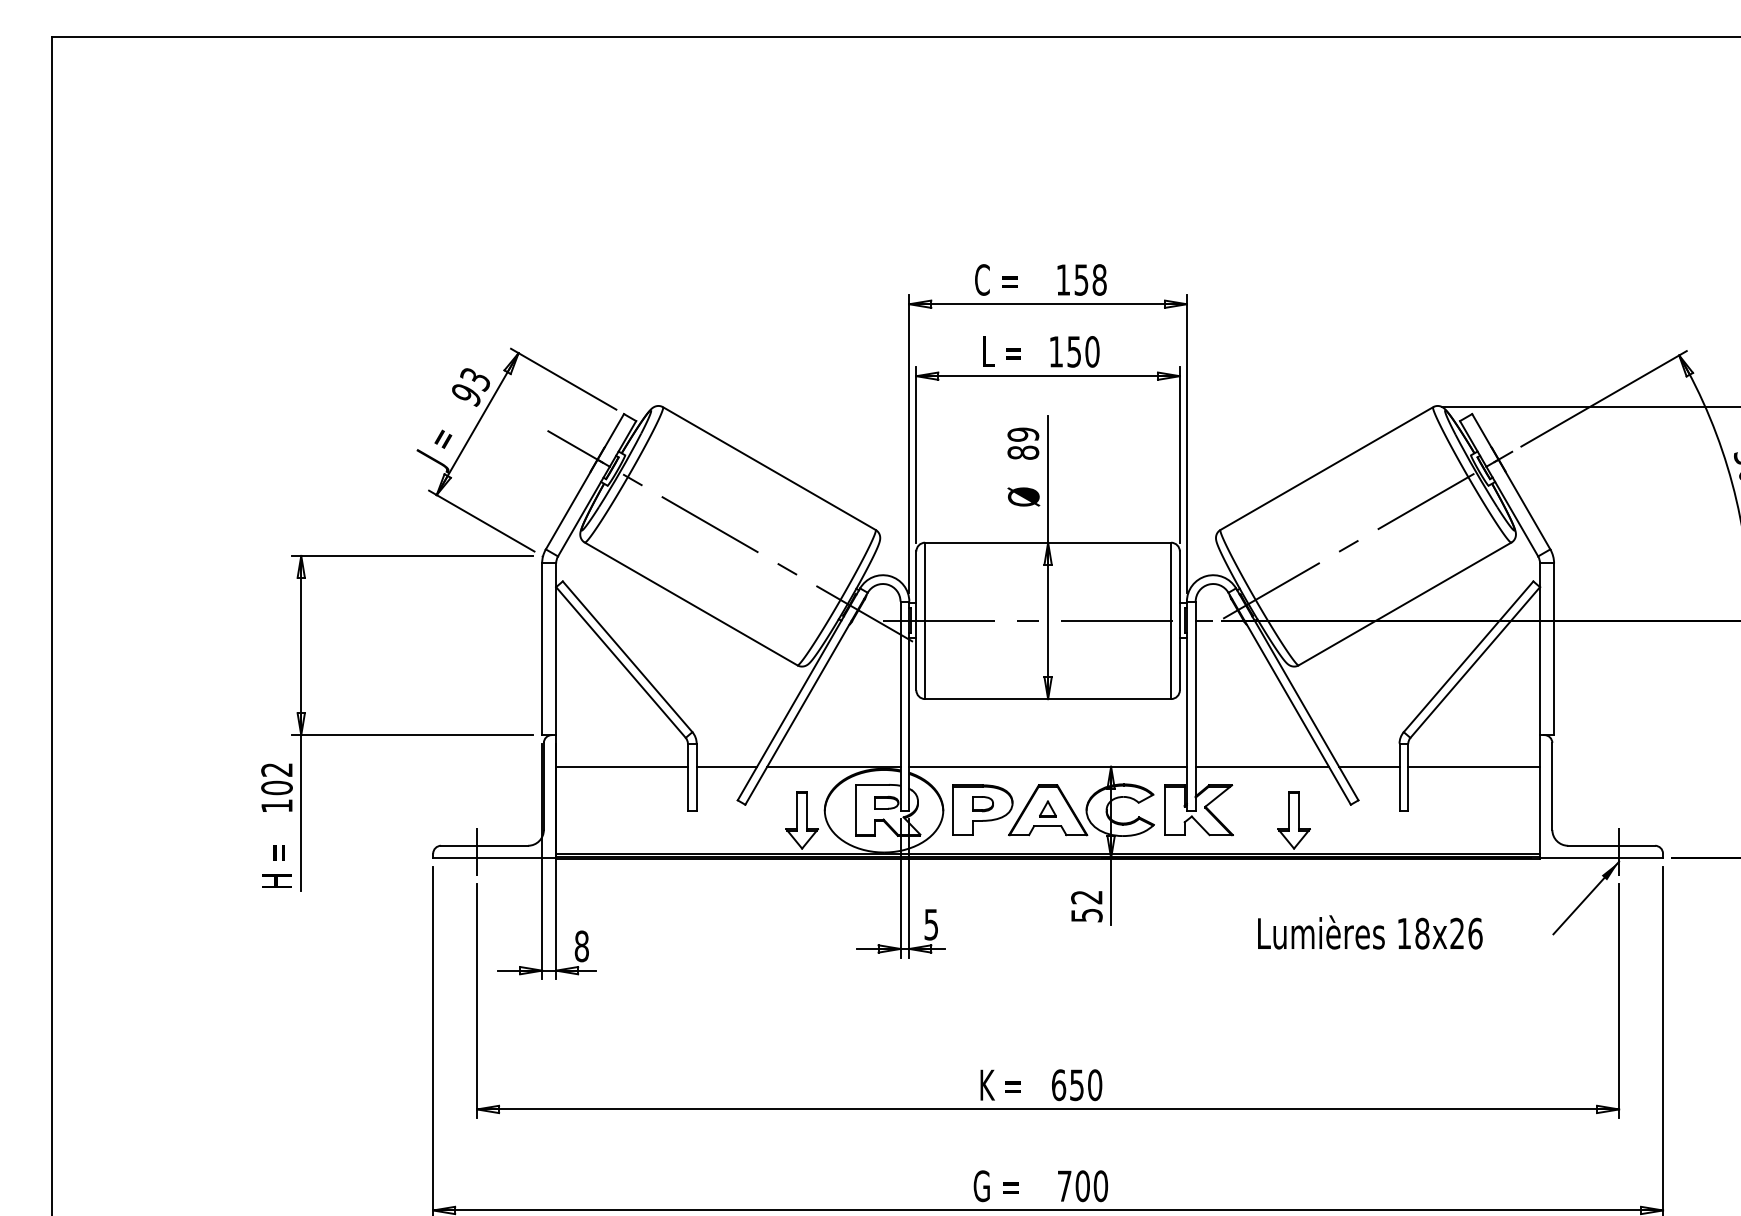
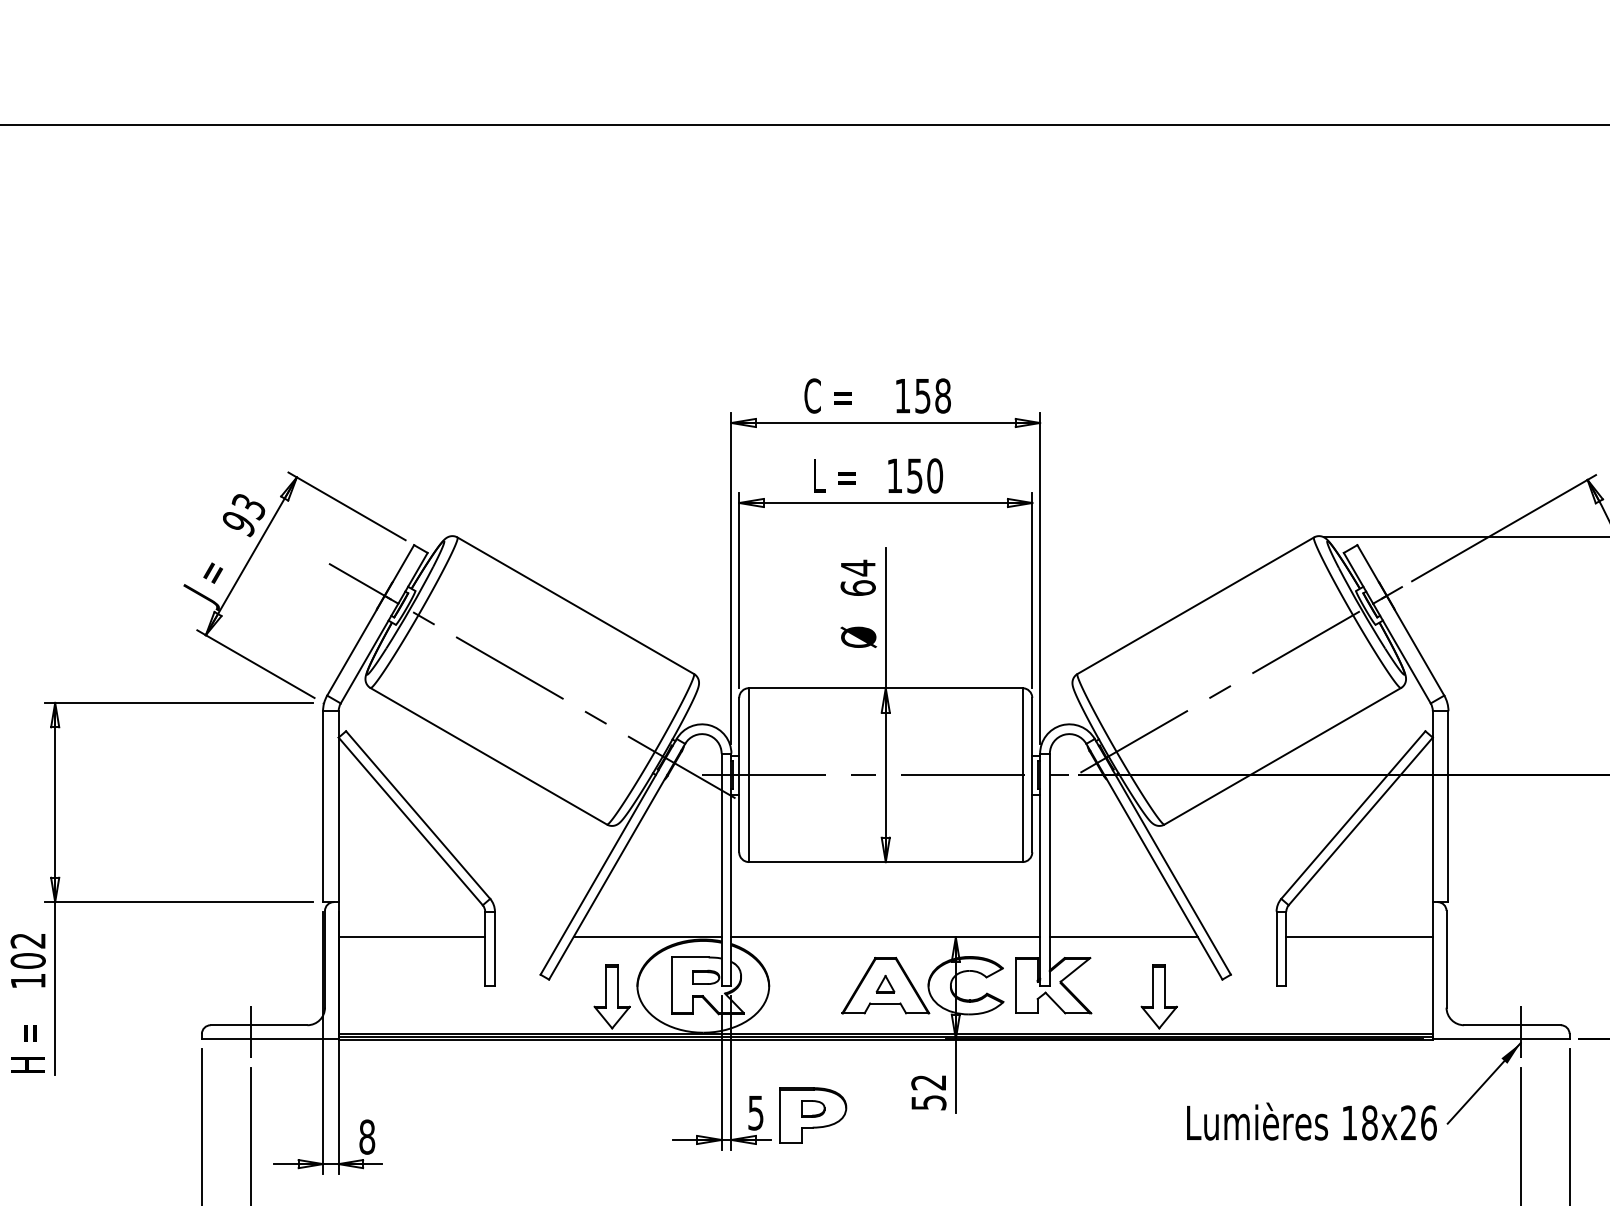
text: (1023, 443) -> (858, 577), 89 -> 64
line: (726, 766) -> (528, 937), removed
line: (1369, 766) -> (1243, 937), removed
part: (982, 809) -> (812, 1114), moved
text: (1370, 932) -> (1312, 1121), moved

